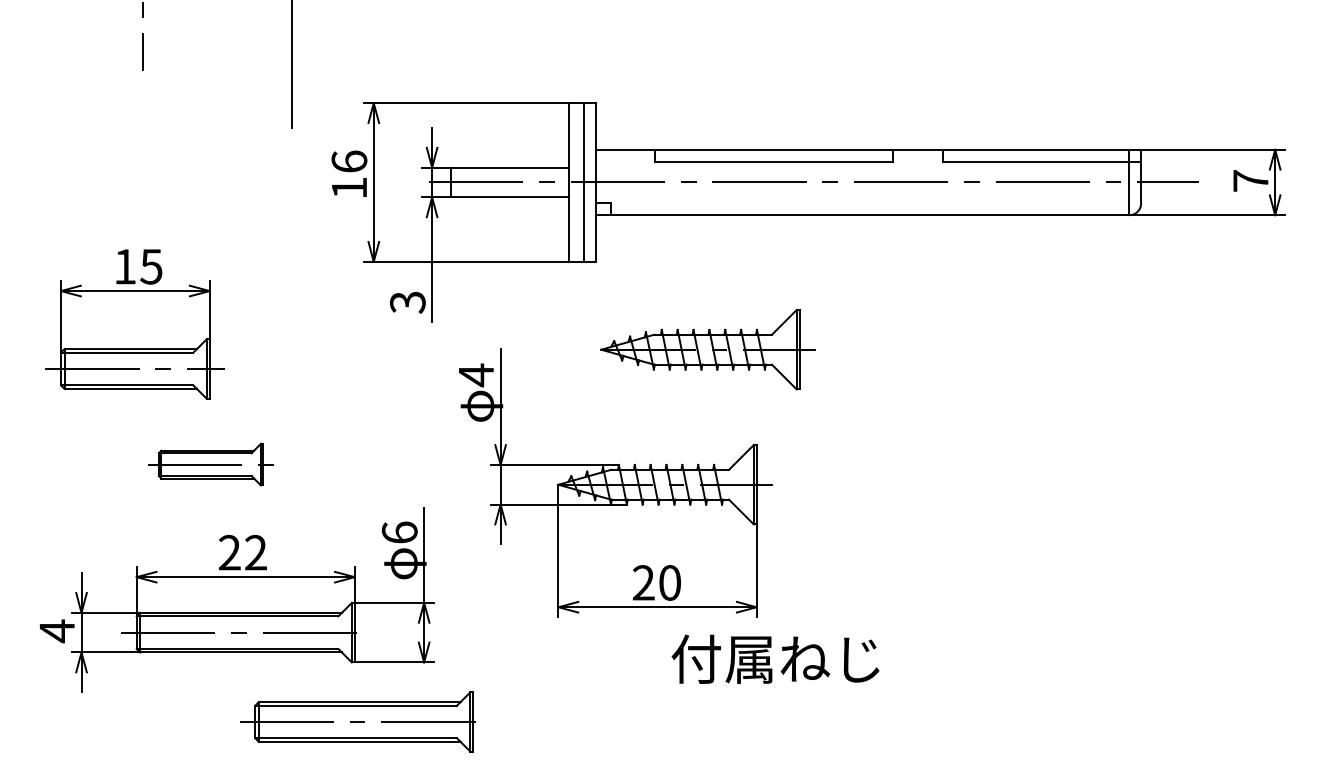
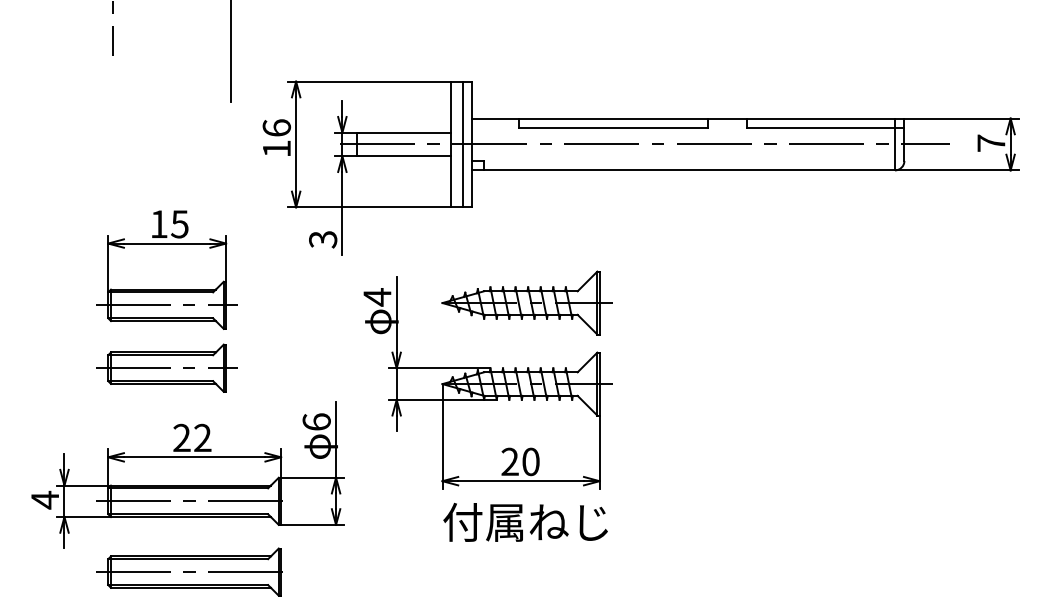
part: (134, 323) -> (166, 269), moved
part: (707, 349) -> (526, 302), moved
part: (210, 463) -> (166, 367), size x1.43
text: (775, 658) -> (525, 521), moved
part: (357, 721) -> (189, 571), moved

